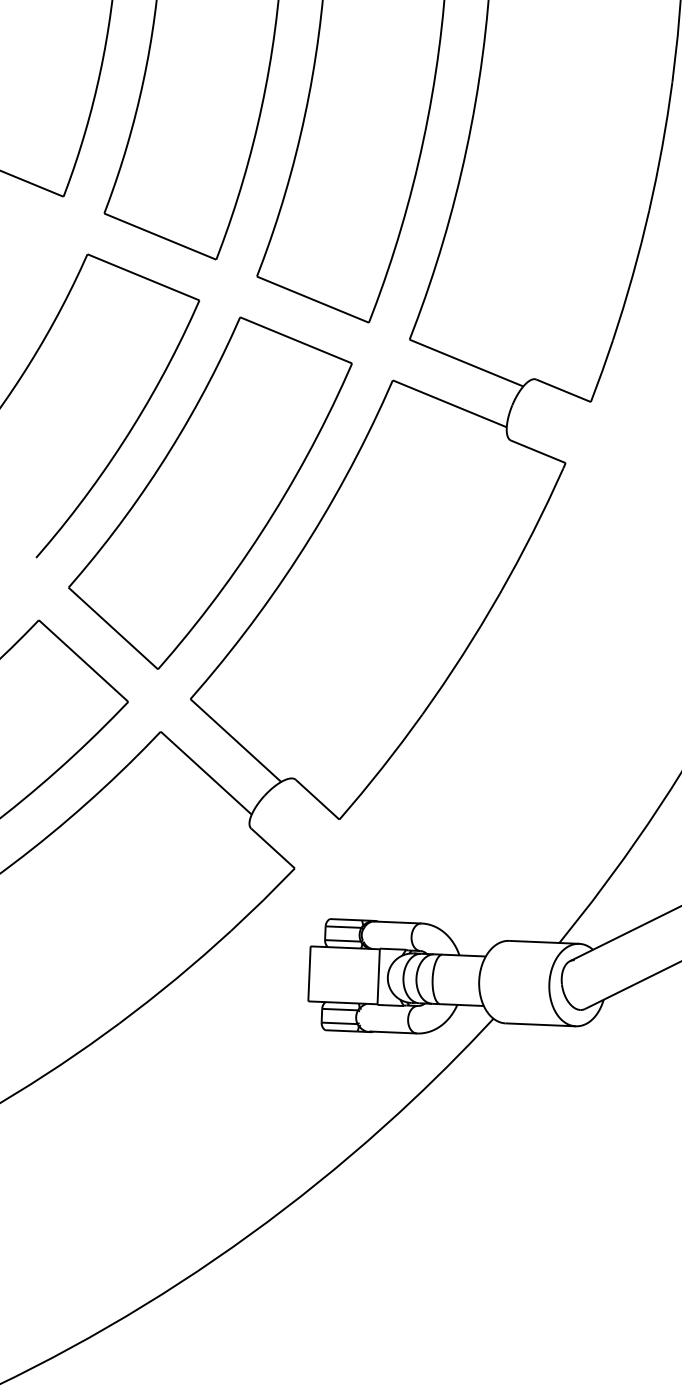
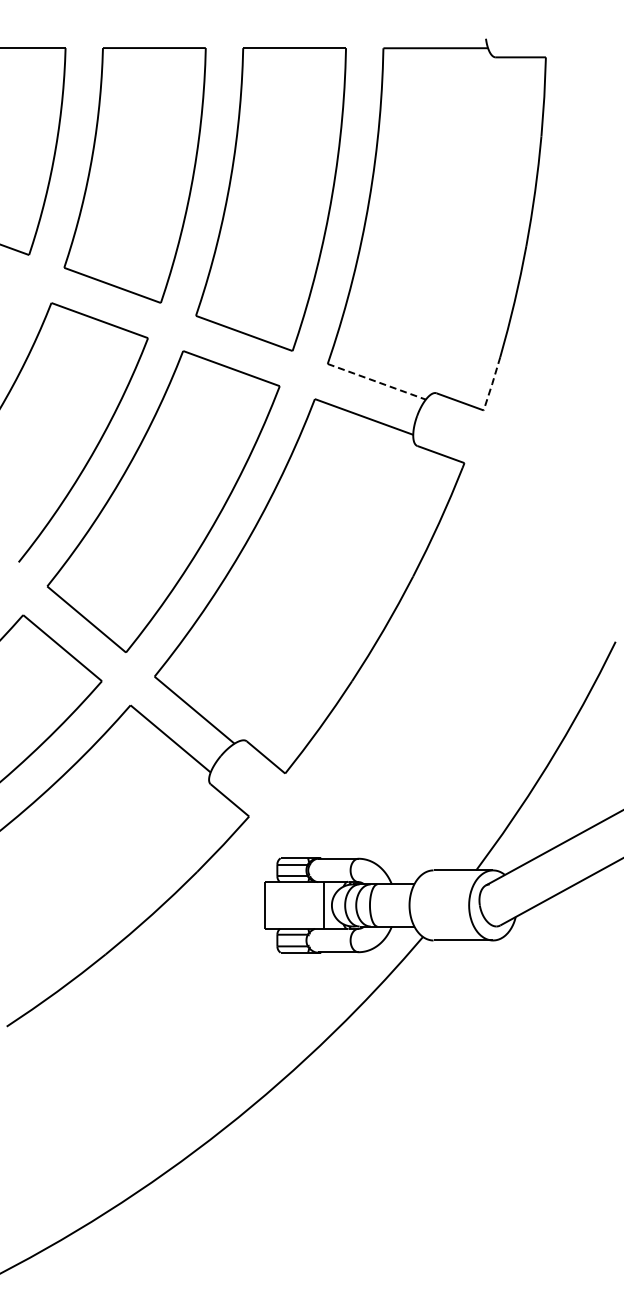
line: (467, 362) -> (377, 381), solid -> dashed
line: (602, 370) -> (492, 383), solid -> dashed

